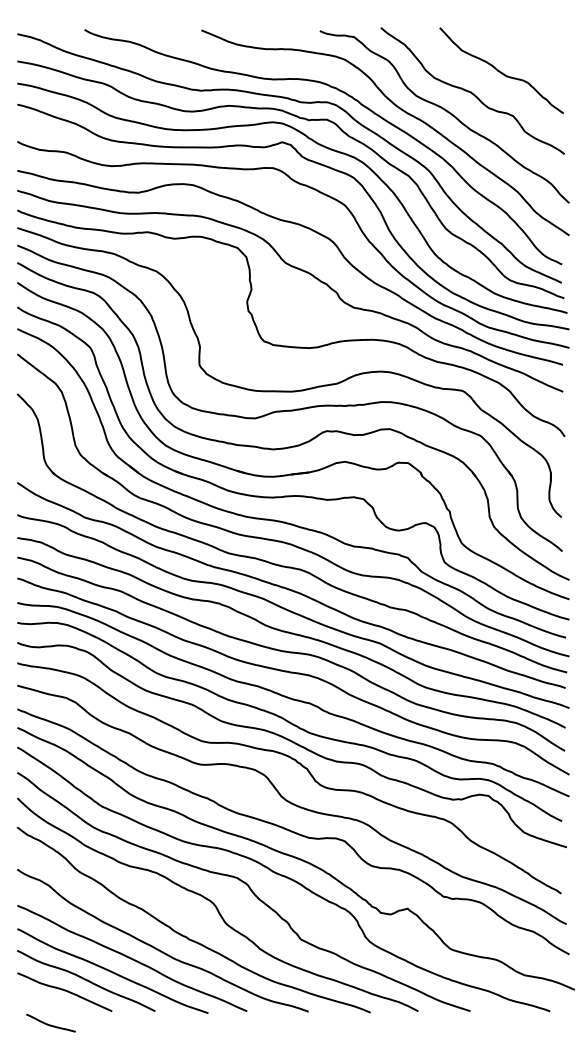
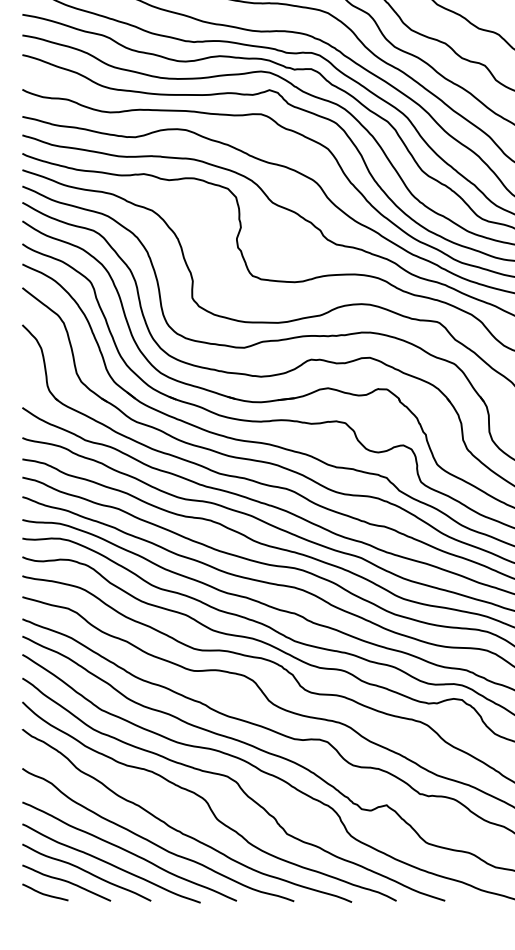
curve: (50, 1024) -> (44, 893), moved

